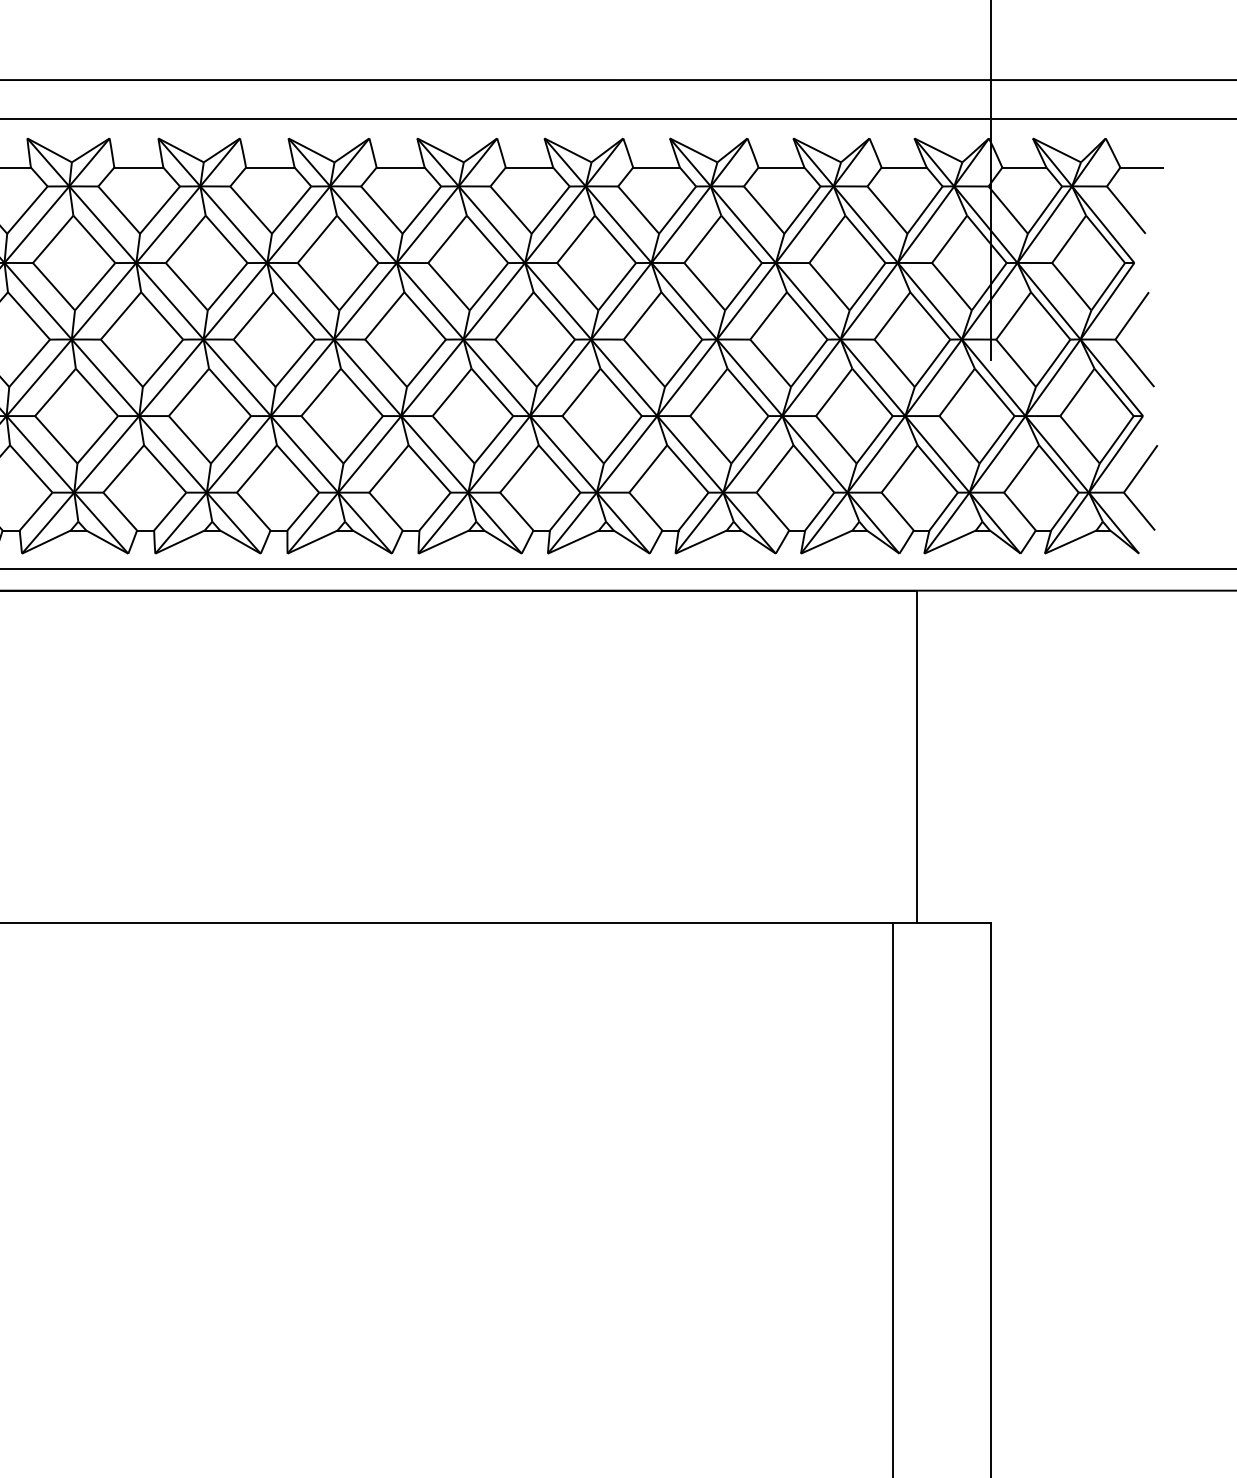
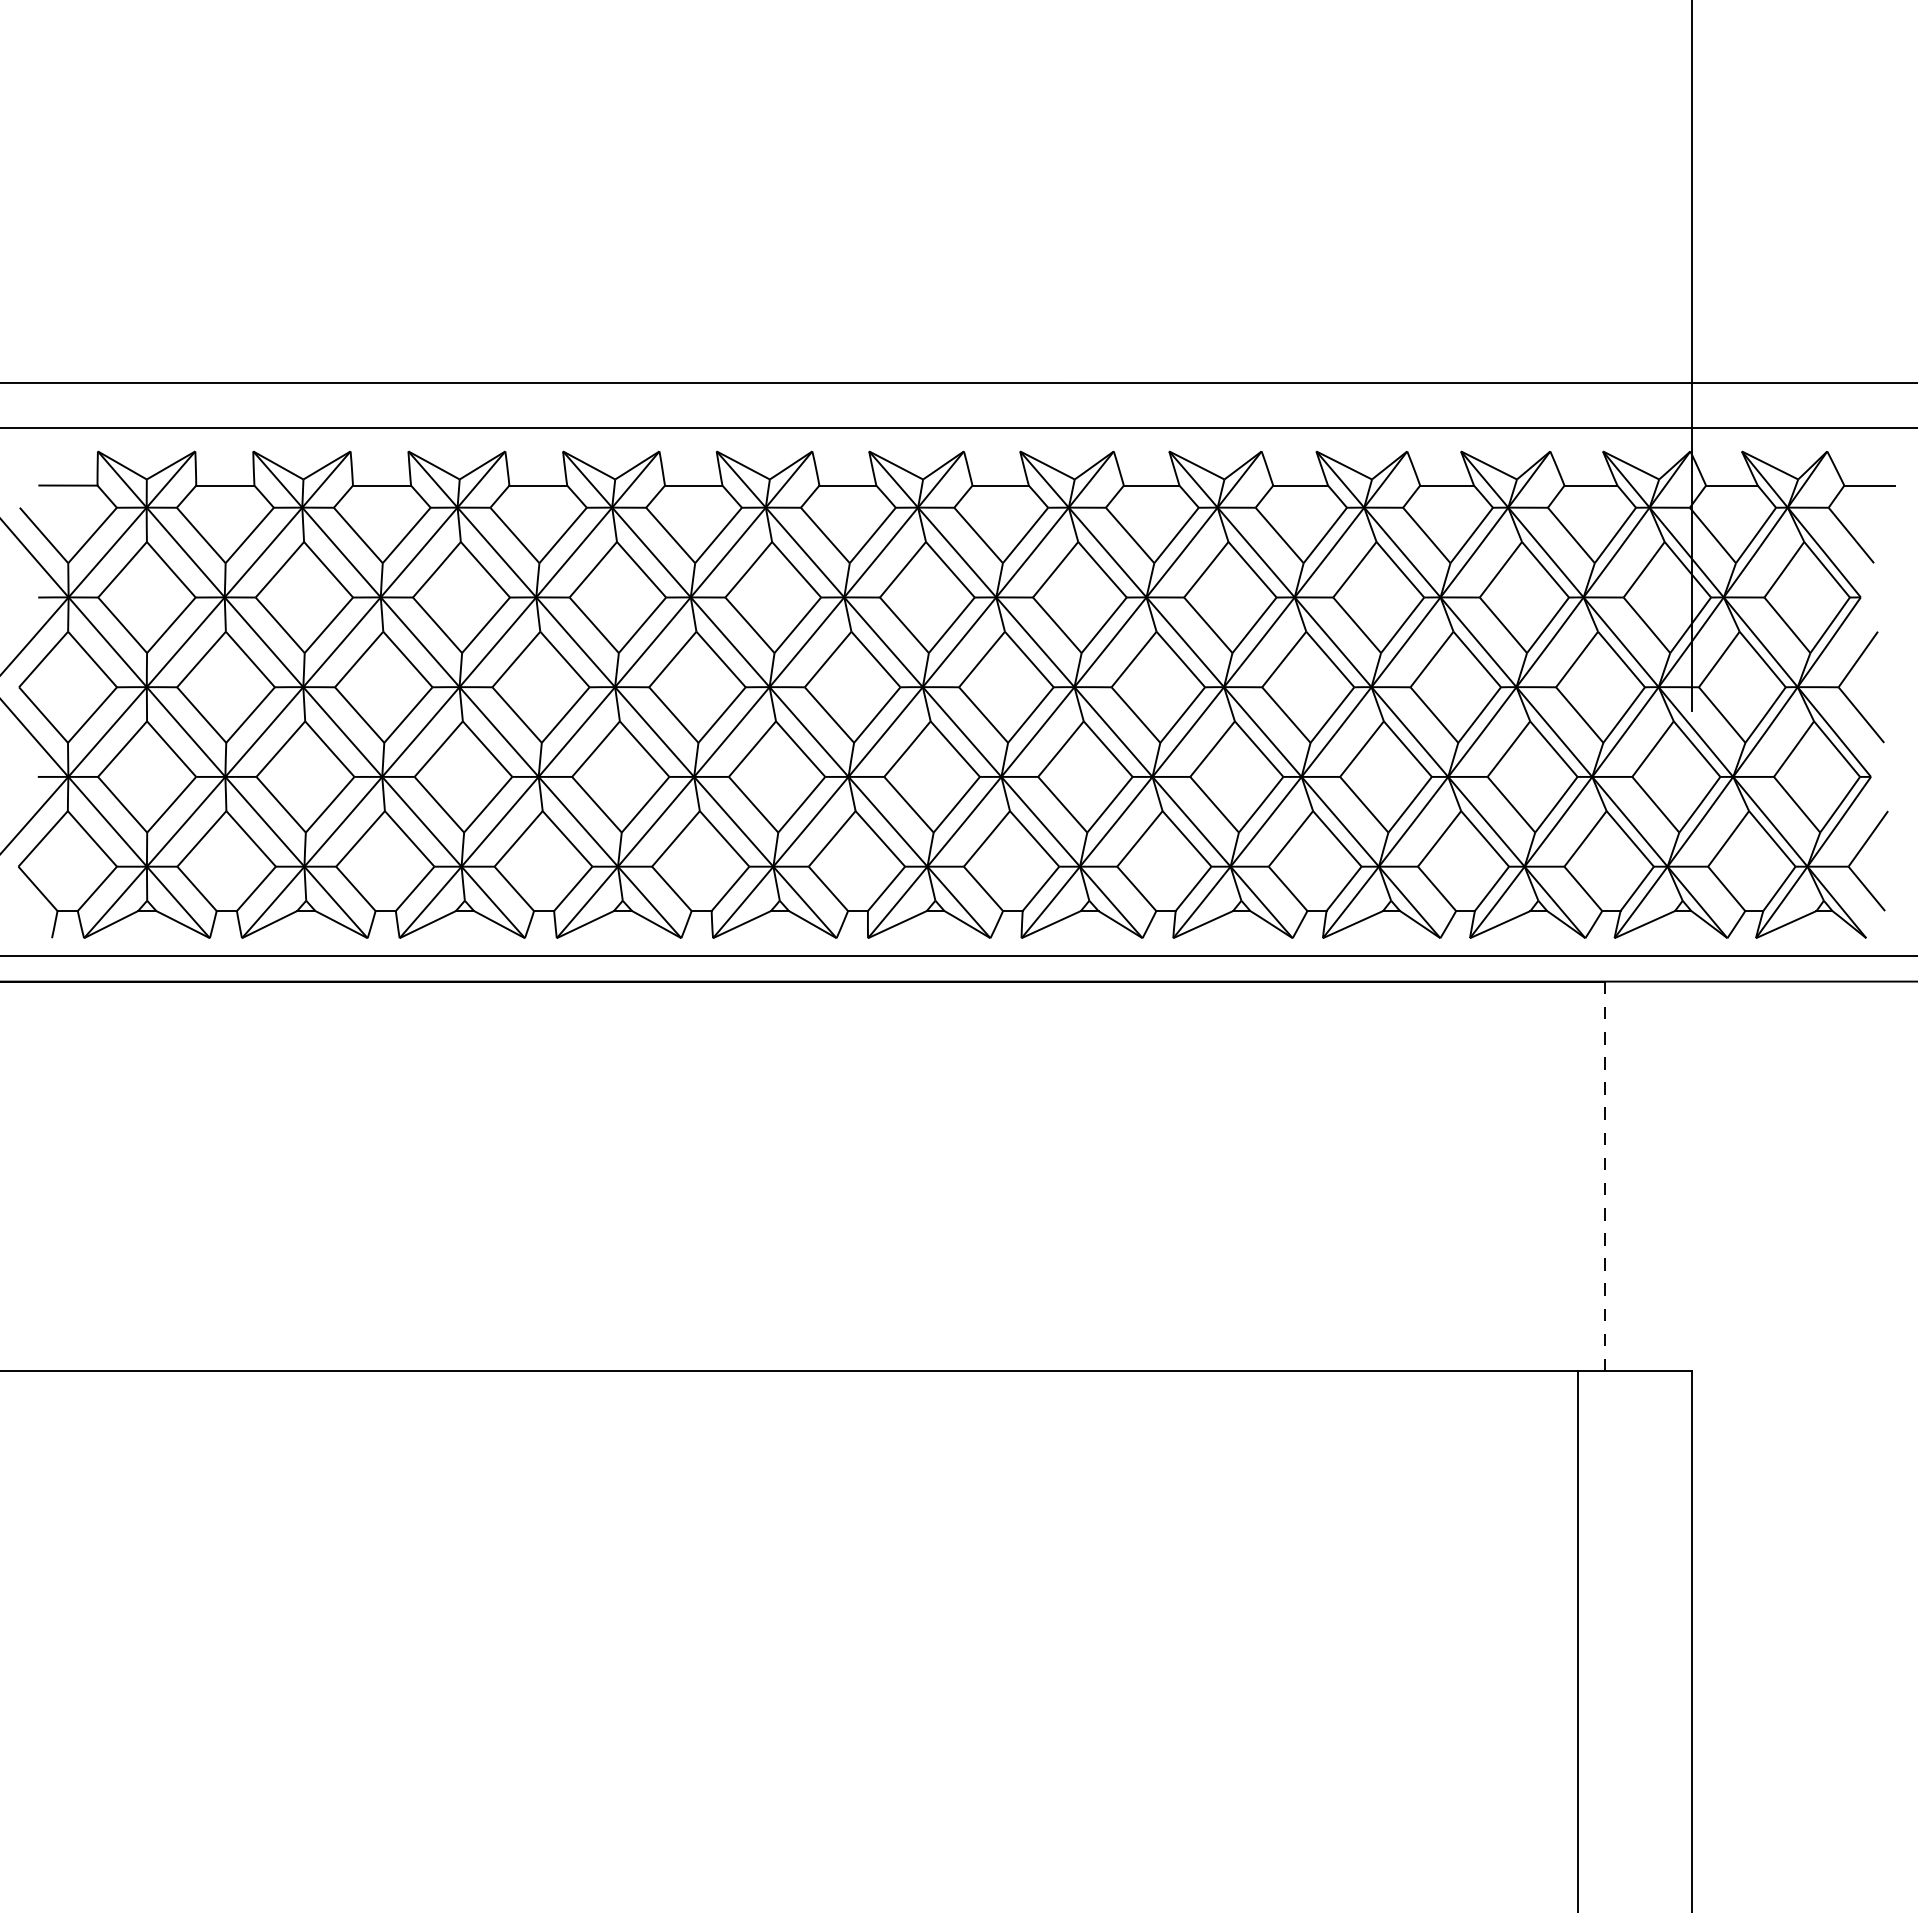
line: (916, 756) -> (1605, 1176), solid -> dashed

